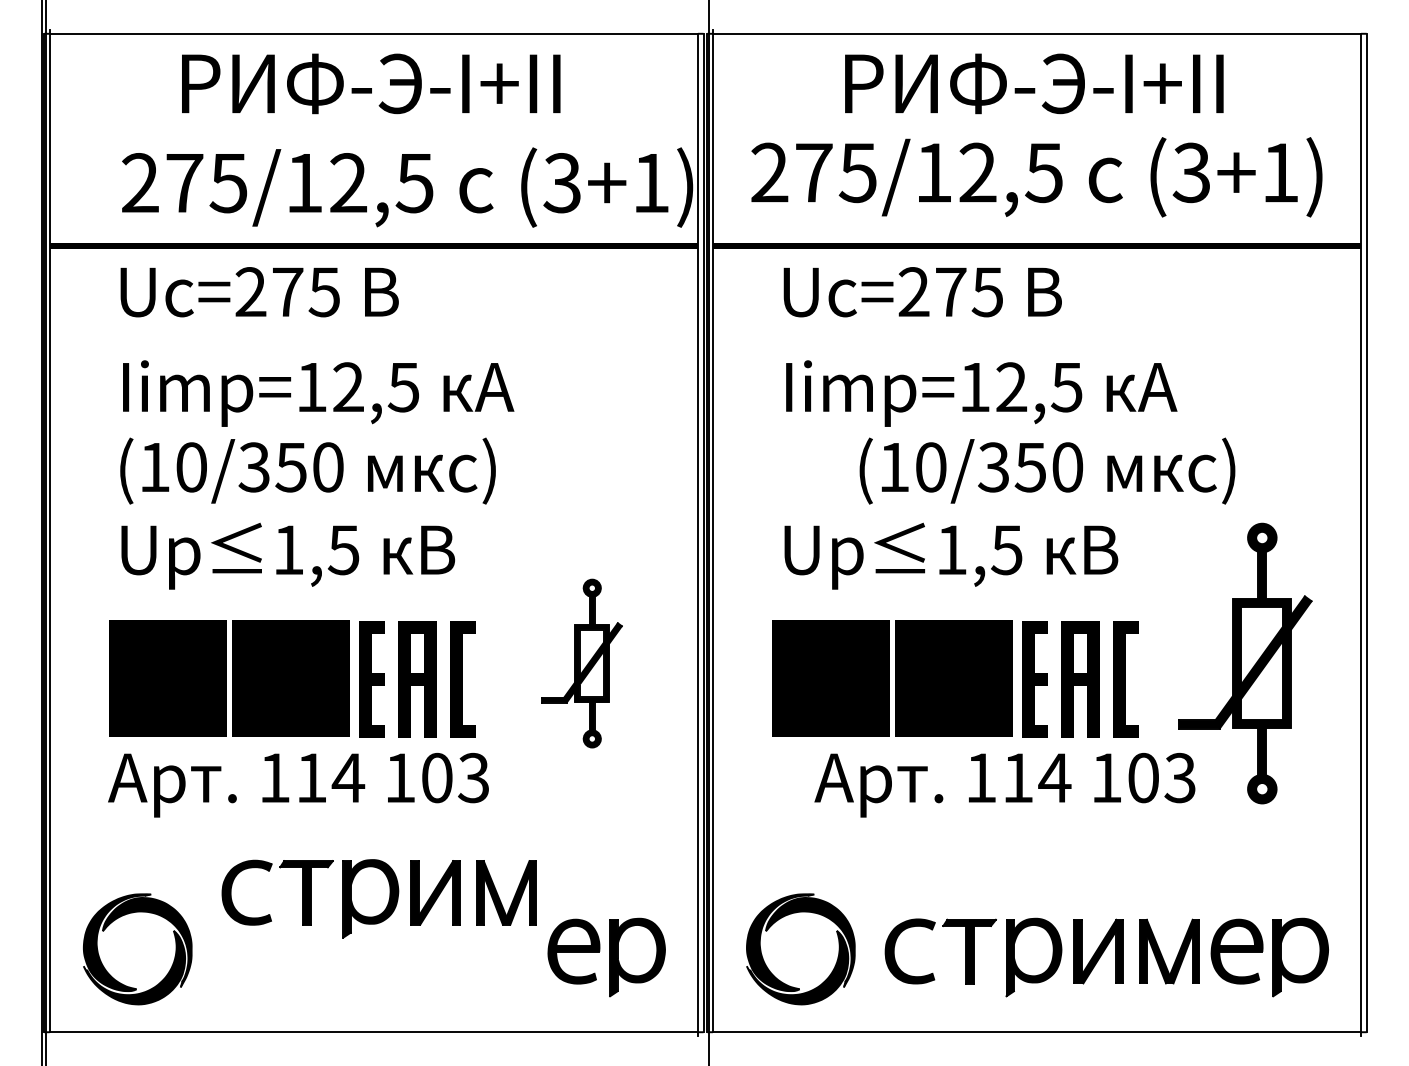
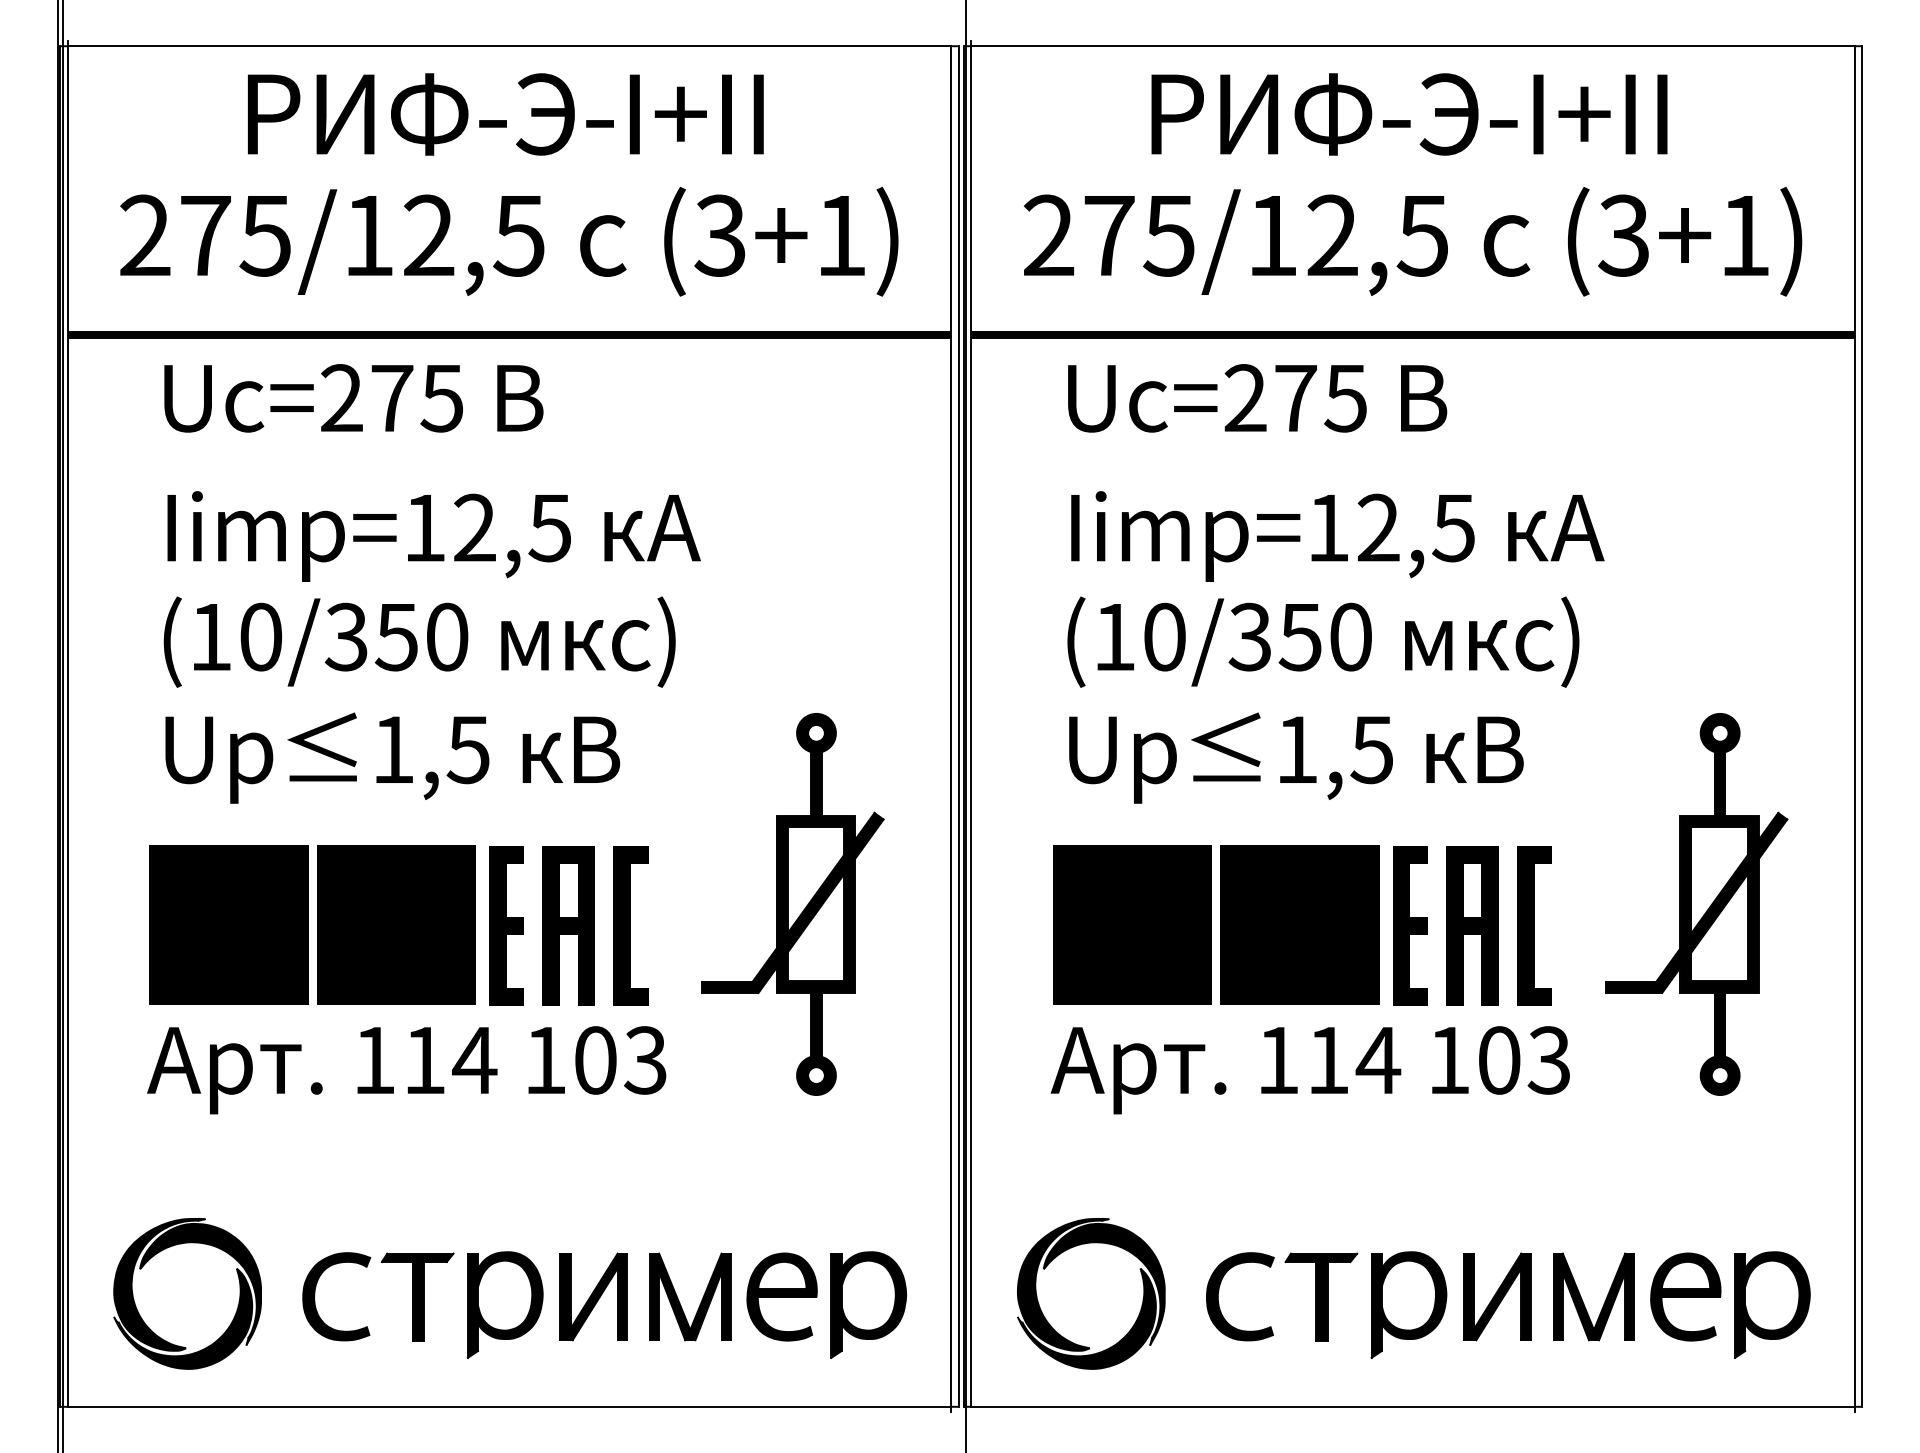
text: (407, 187) -> (509, 241), moved
text: (1047, 470) -> (1323, 641), moved
part: (581, 663) -> (792, 904), size x1.67
text: (1004, 785) -> (1309, 1070), moved
part: (379, 898) -> (516, 1304), moved

